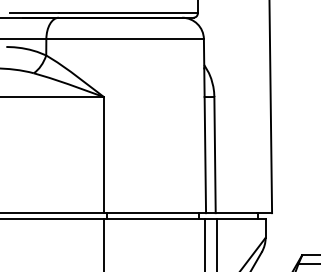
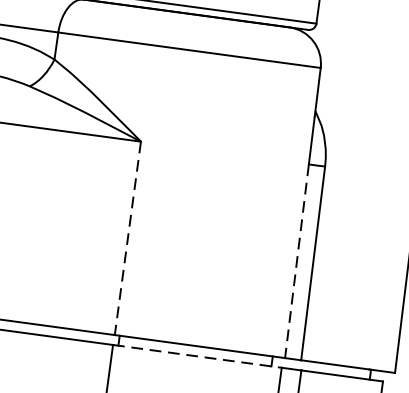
line: (103, 155) -> (127, 239), solid -> dashed
line: (205, 155) -> (297, 261), solid -> dashed
line: (154, 219) -> (197, 357), solid -> dashed

